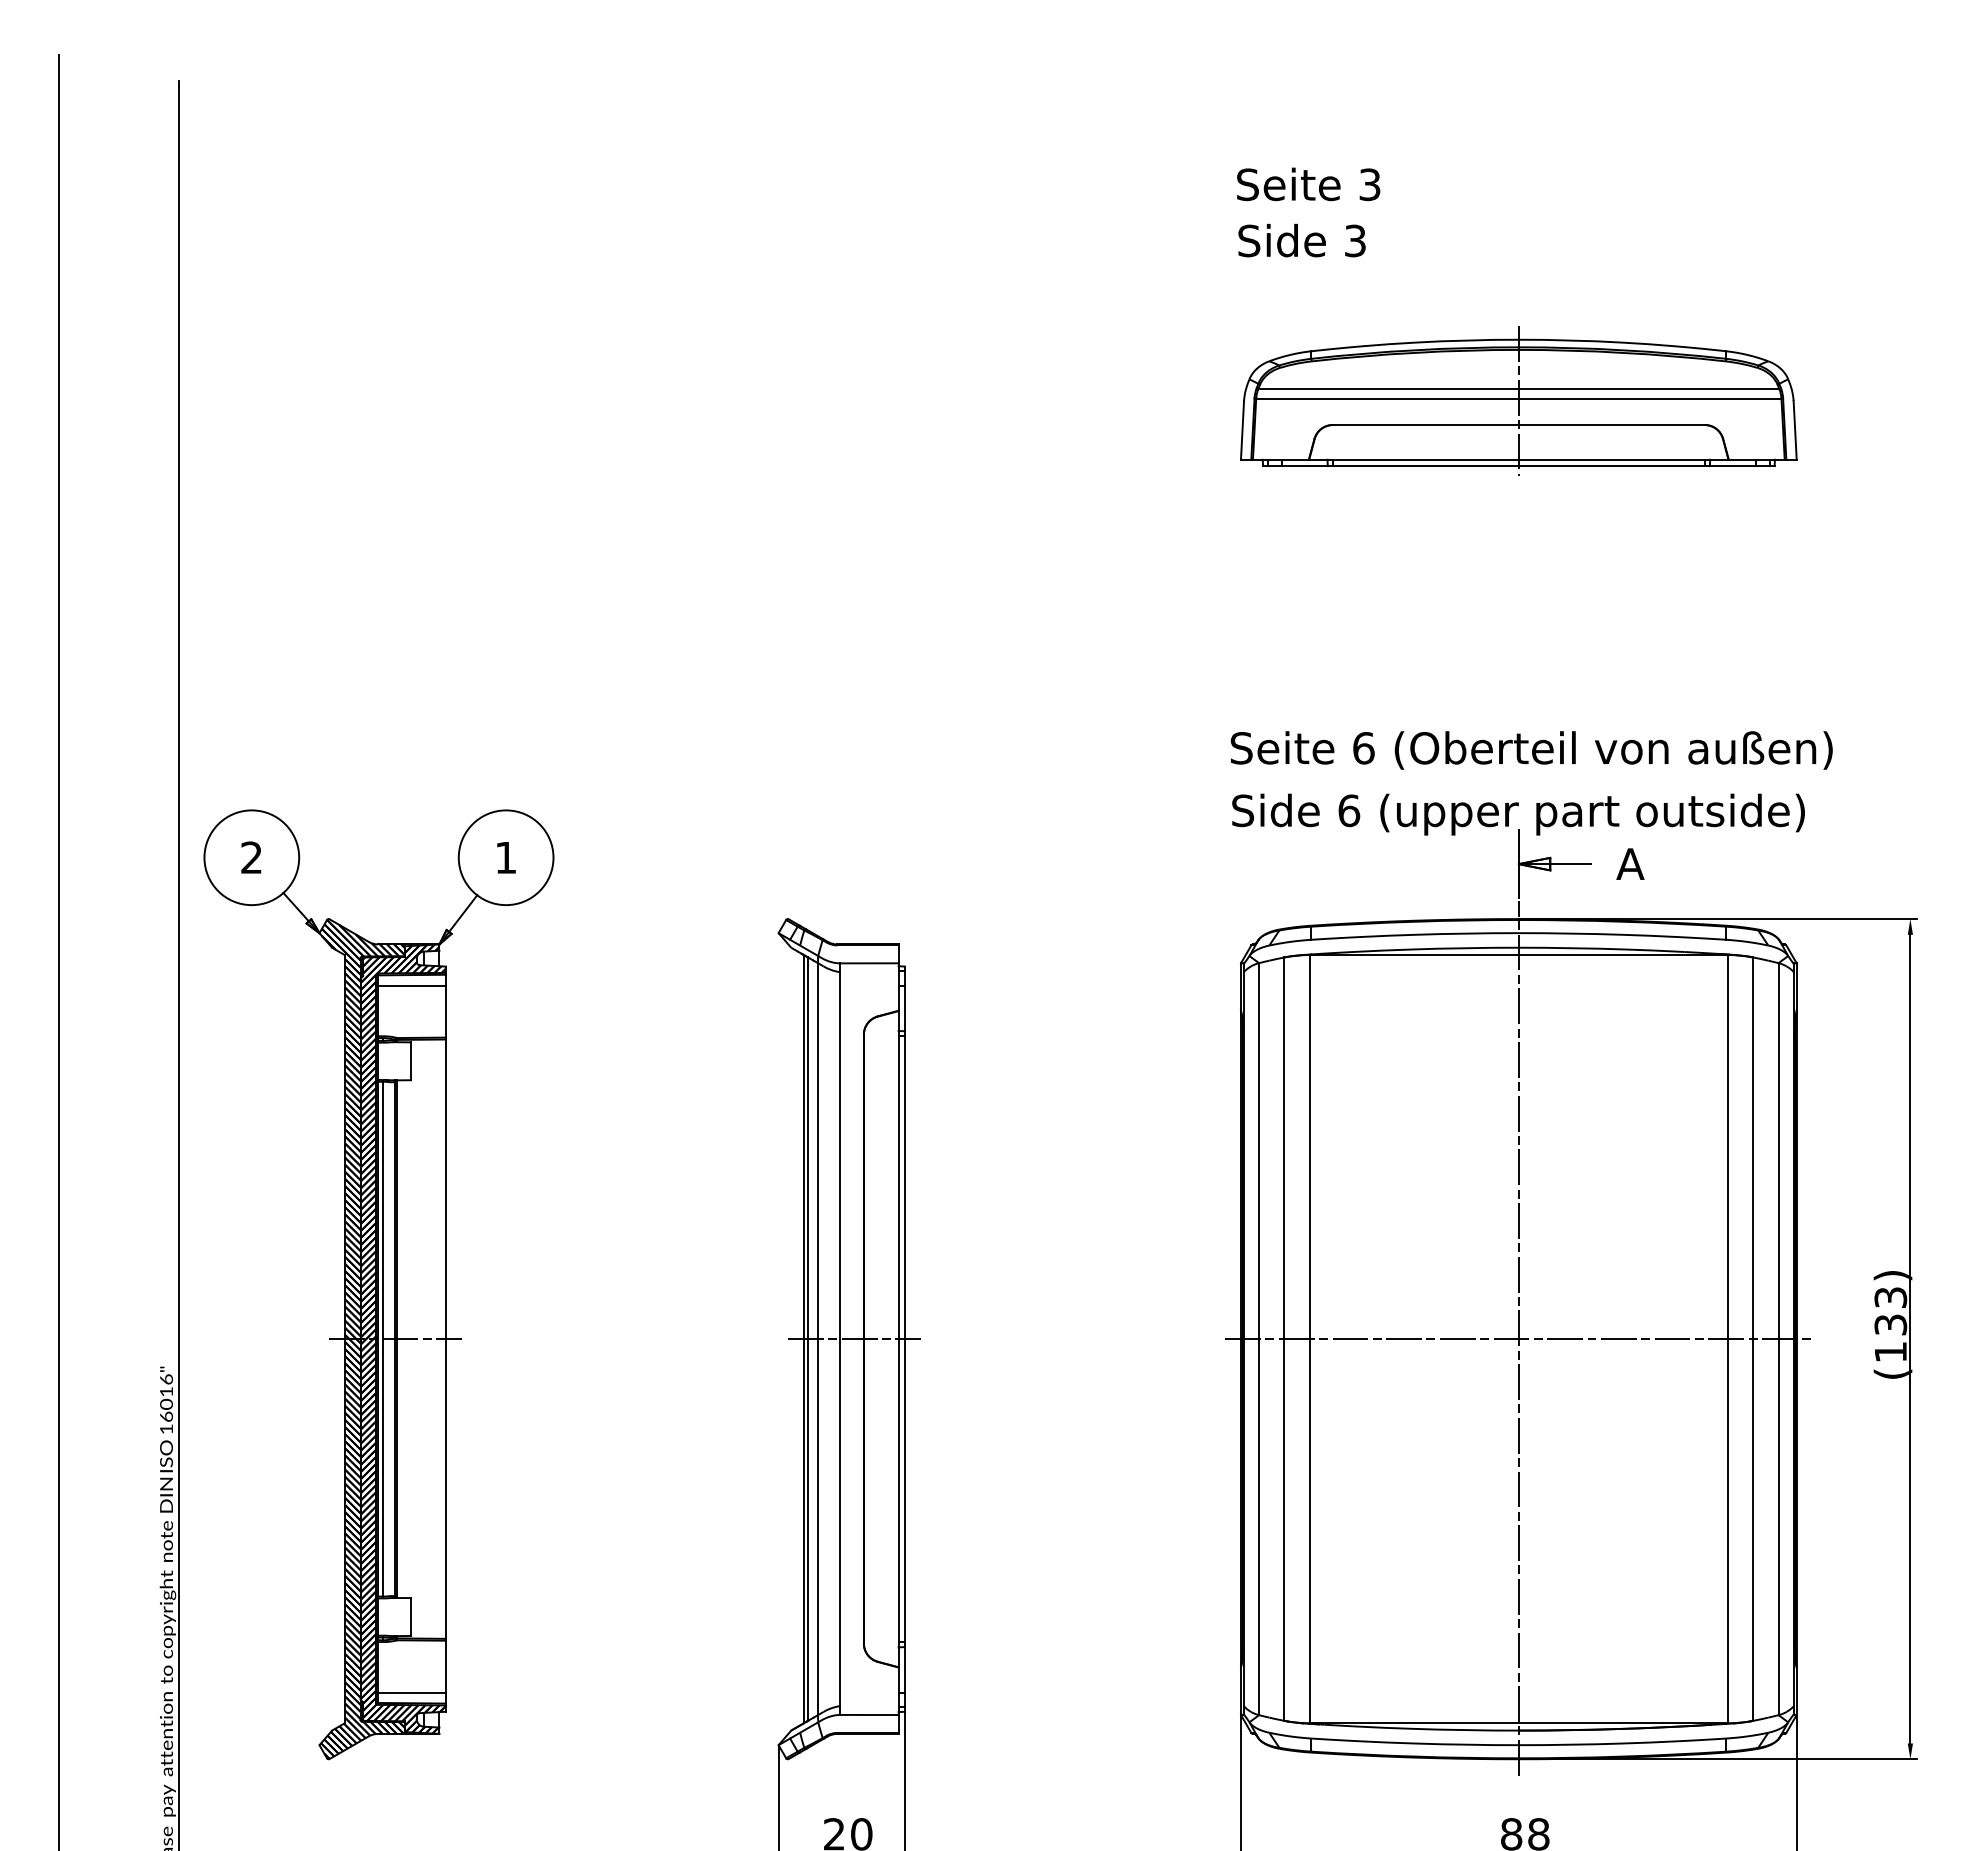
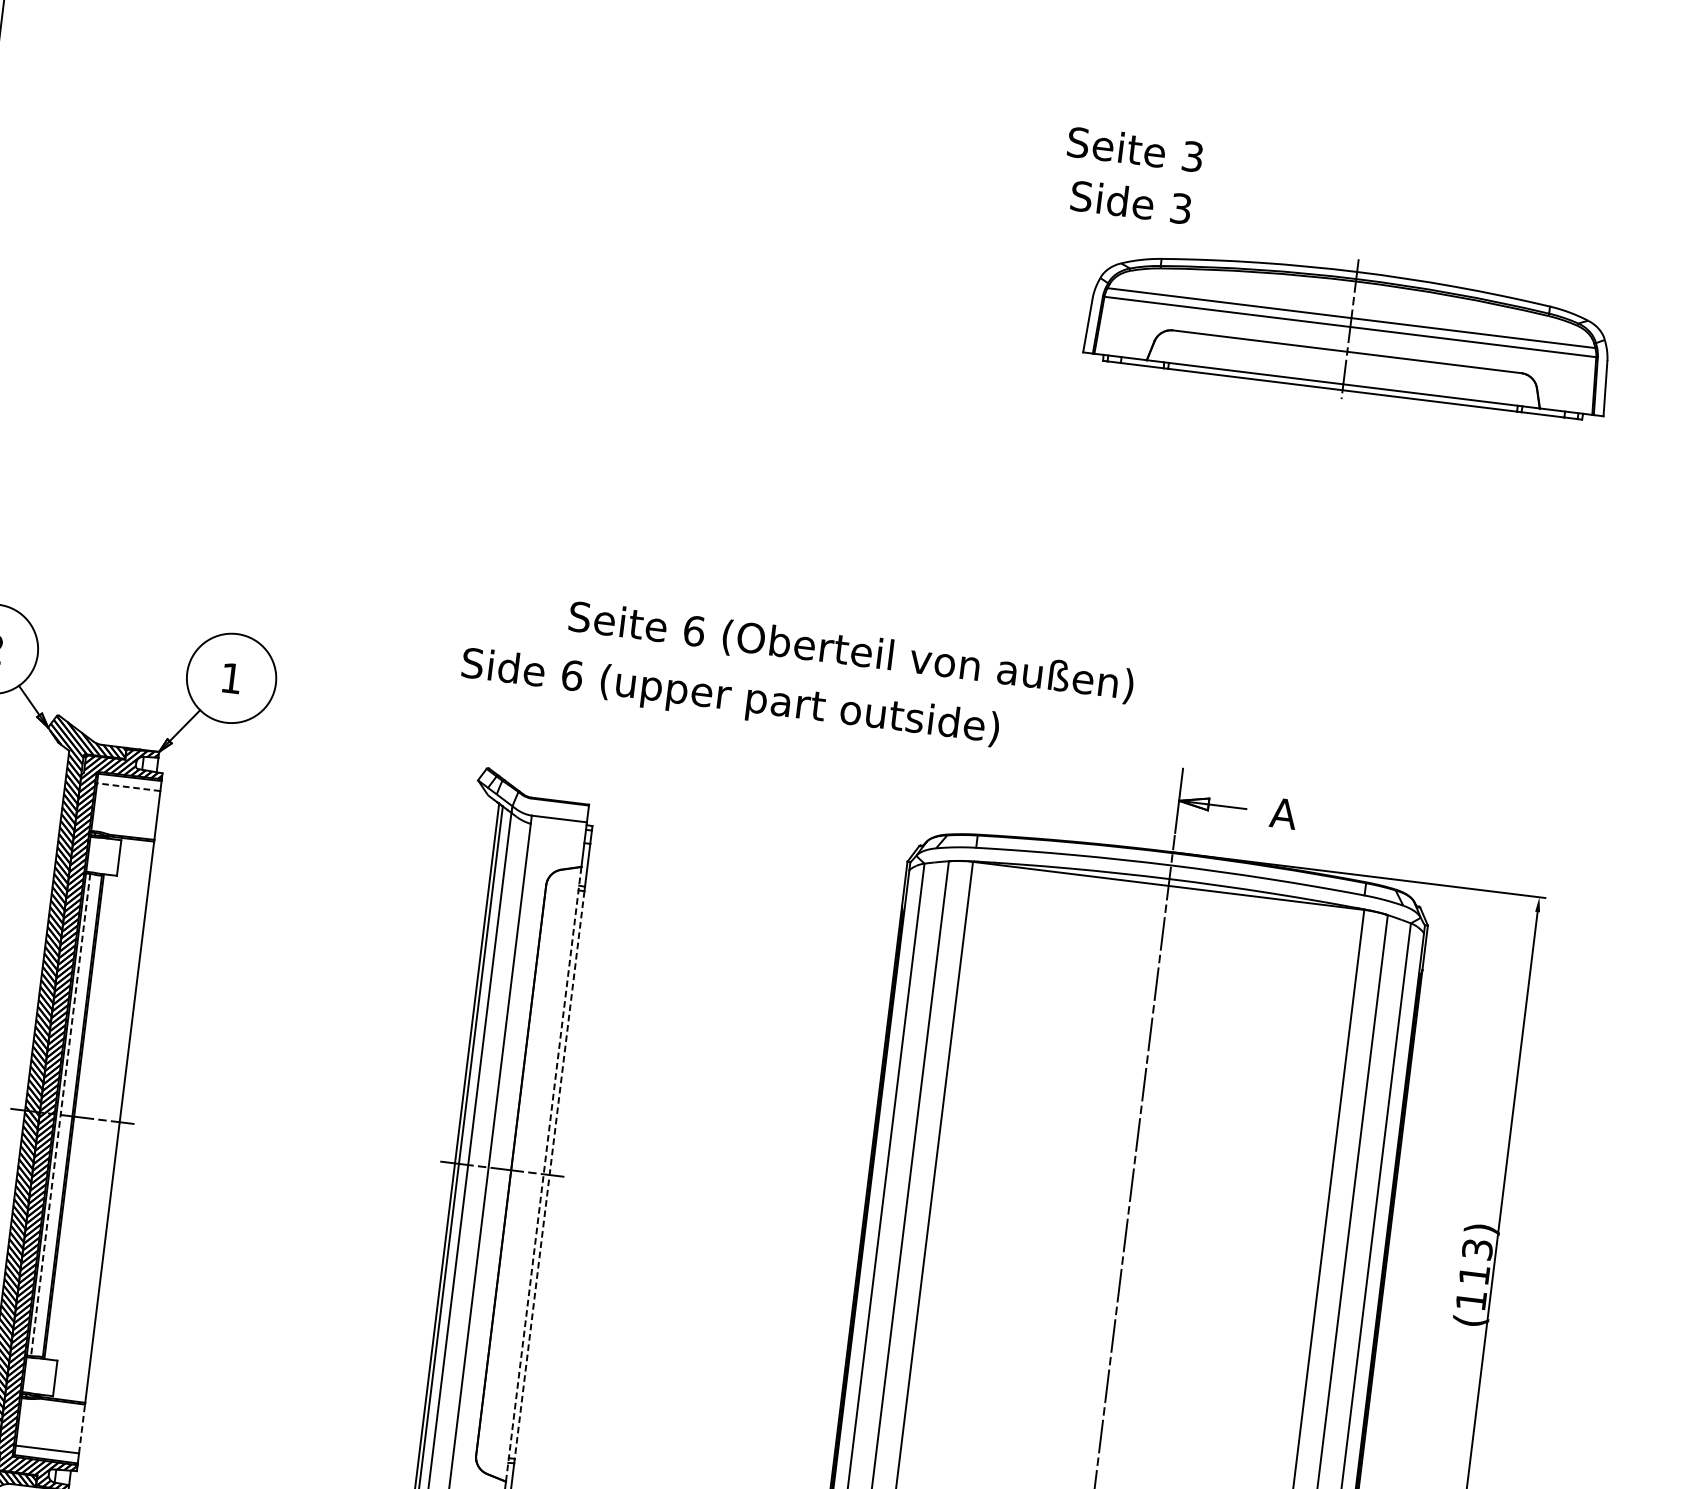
text: (1308, 184) -> (1135, 149), moved
text: (1301, 240) -> (1130, 202), moved
part: (1518, 400) -> (1349, 328), moved
text: (1531, 750) -> (851, 652), moved
text: (1518, 814) -> (730, 698), moved
line: (411, 985) -> (128, 787), solid -> dashed
text: (1890, 1324) -> (1474, 1274), (133) -> (113)
line: (898, 1338) -> (543, 1173), solid -> dashed
line: (382, 1339) -> (60, 1115), solid -> dashed
line: (904, 1339) -> (549, 1175), solid -> dashed
line: (1518, 1339) -> (1124, 1245), removed
line: (445, 1666) -> (81, 1428), solid -> dashed

